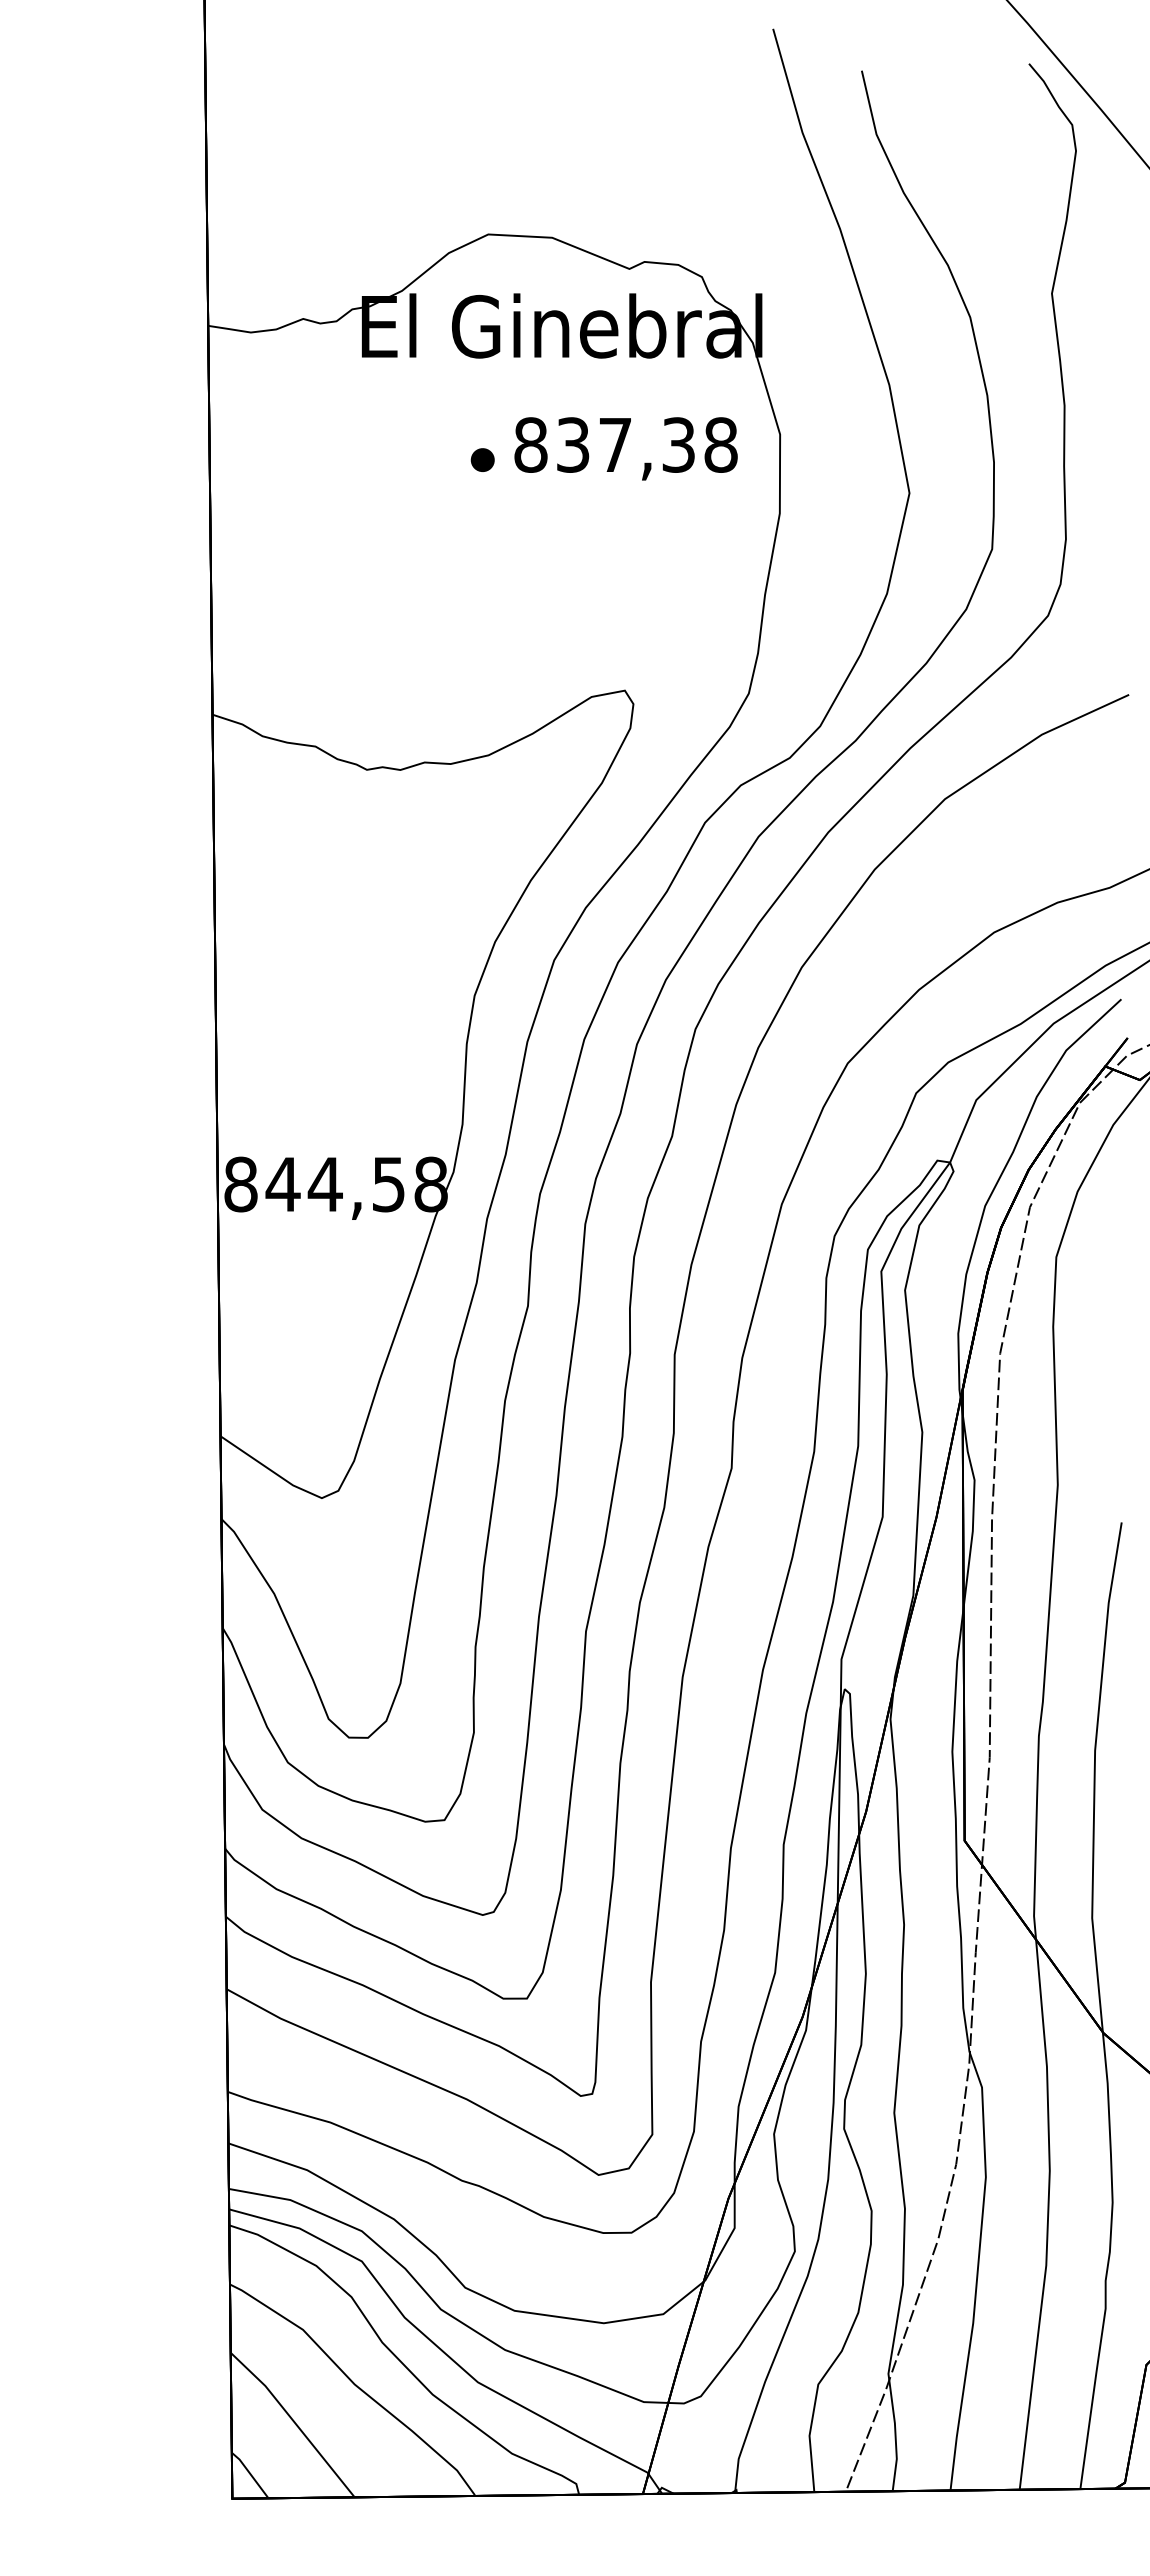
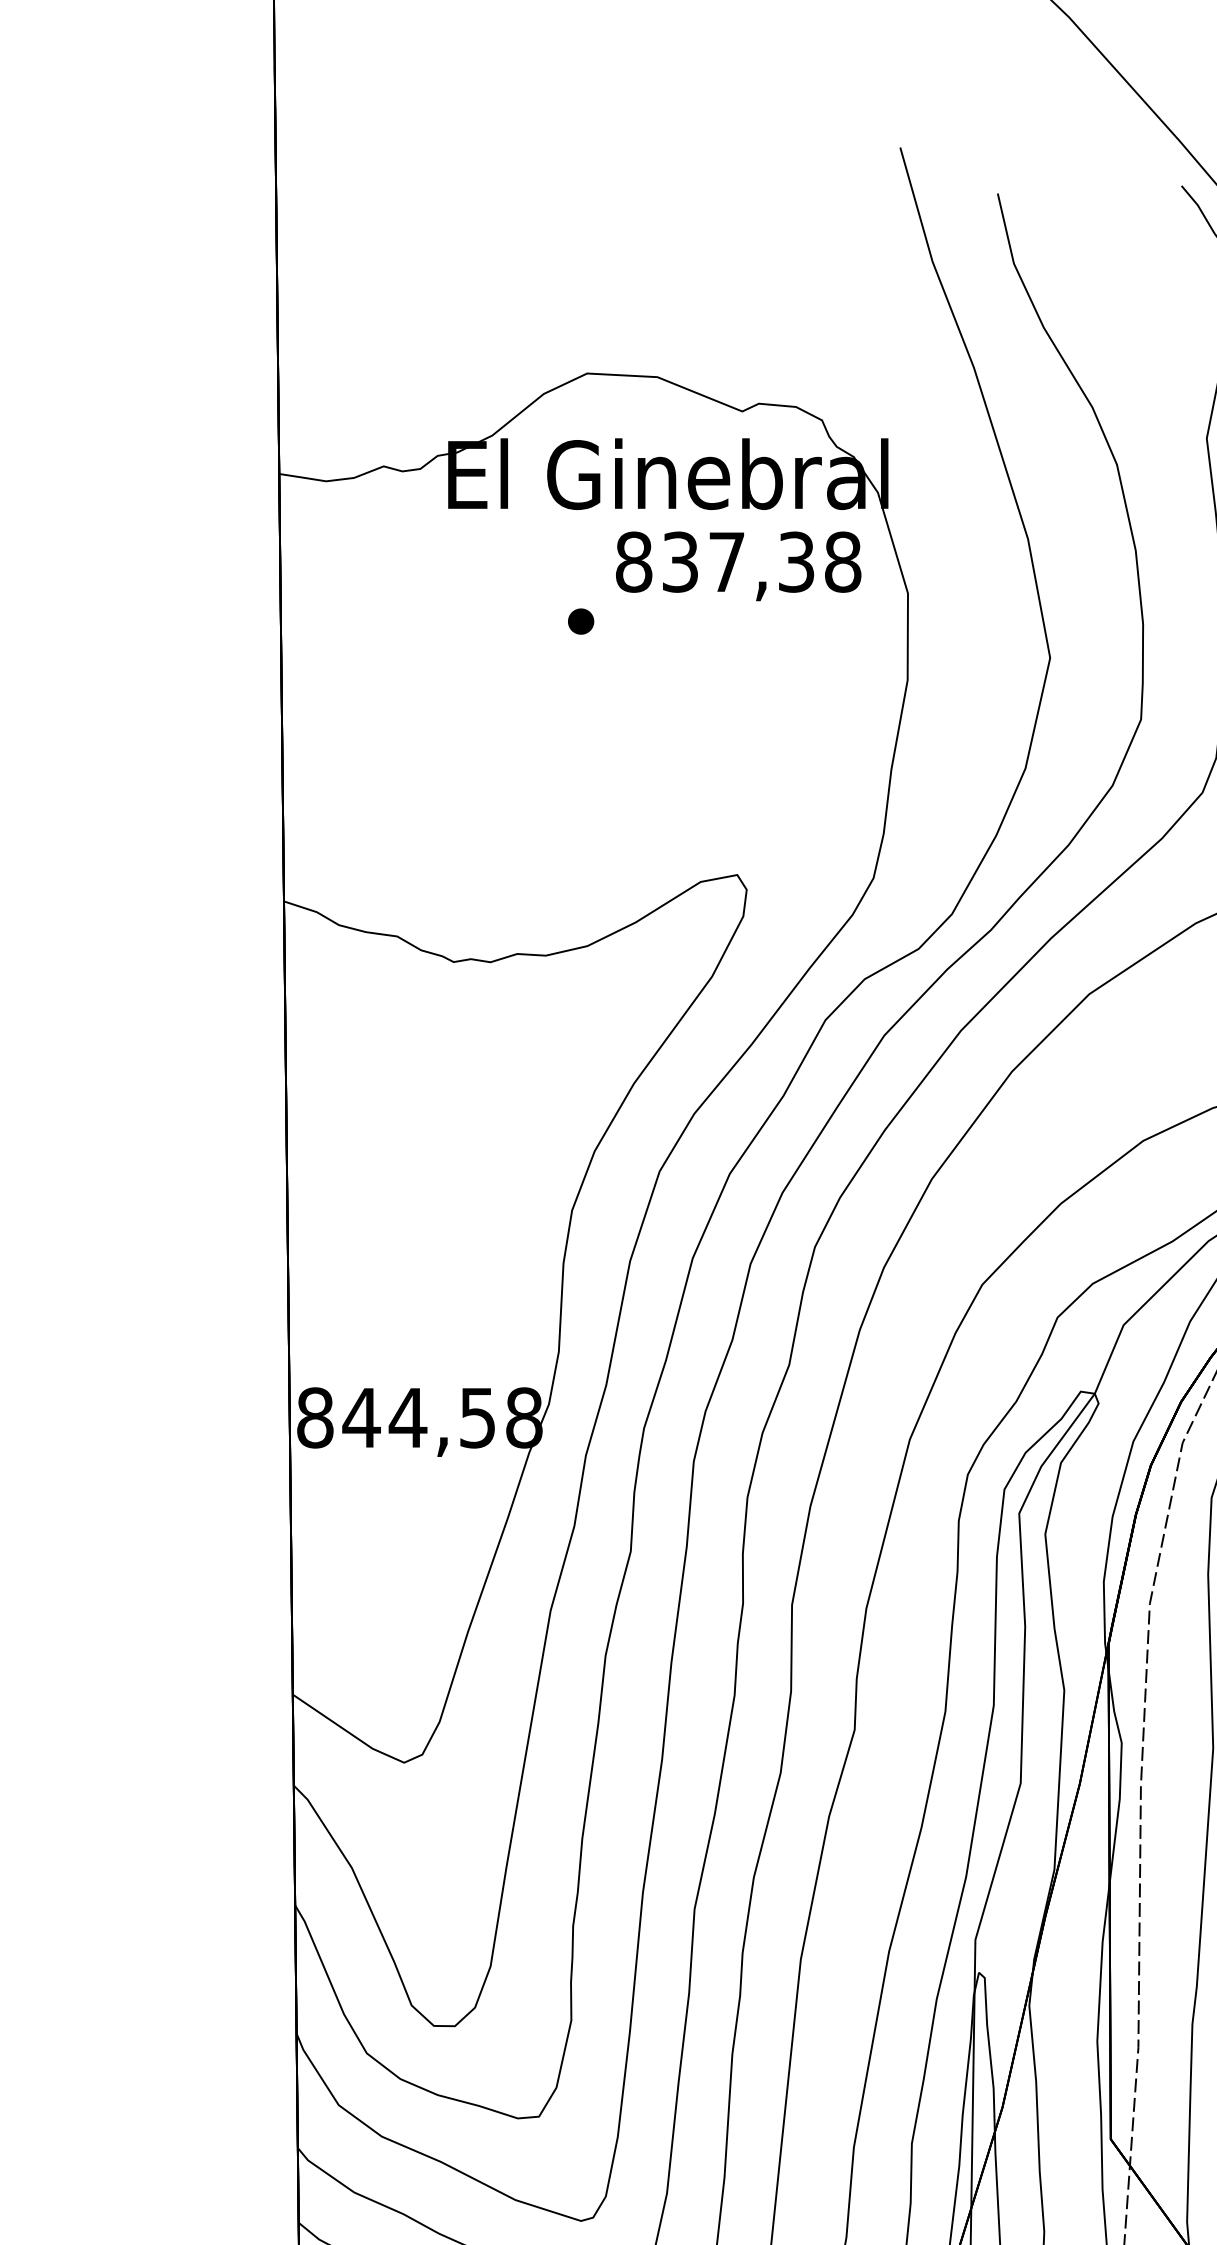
text: (625, 448) -> (737, 565), moved

